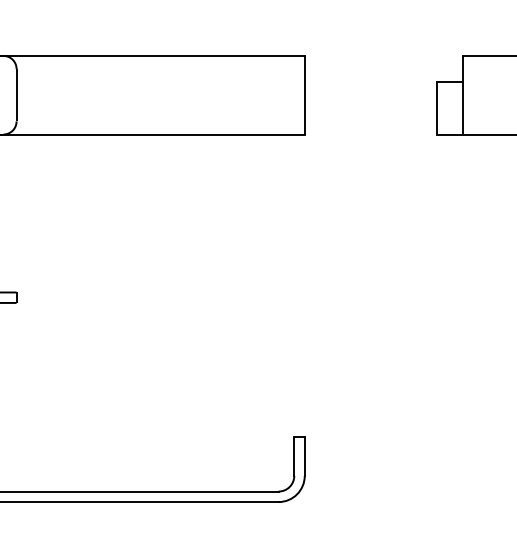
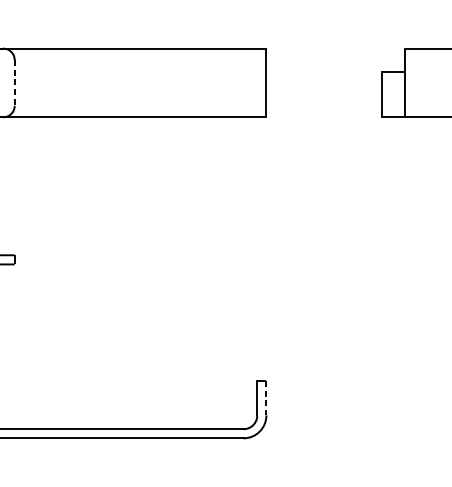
line: (16, 95) -> (14, 83), solid -> dashed
line: (304, 456) -> (266, 398), solid -> dashed

